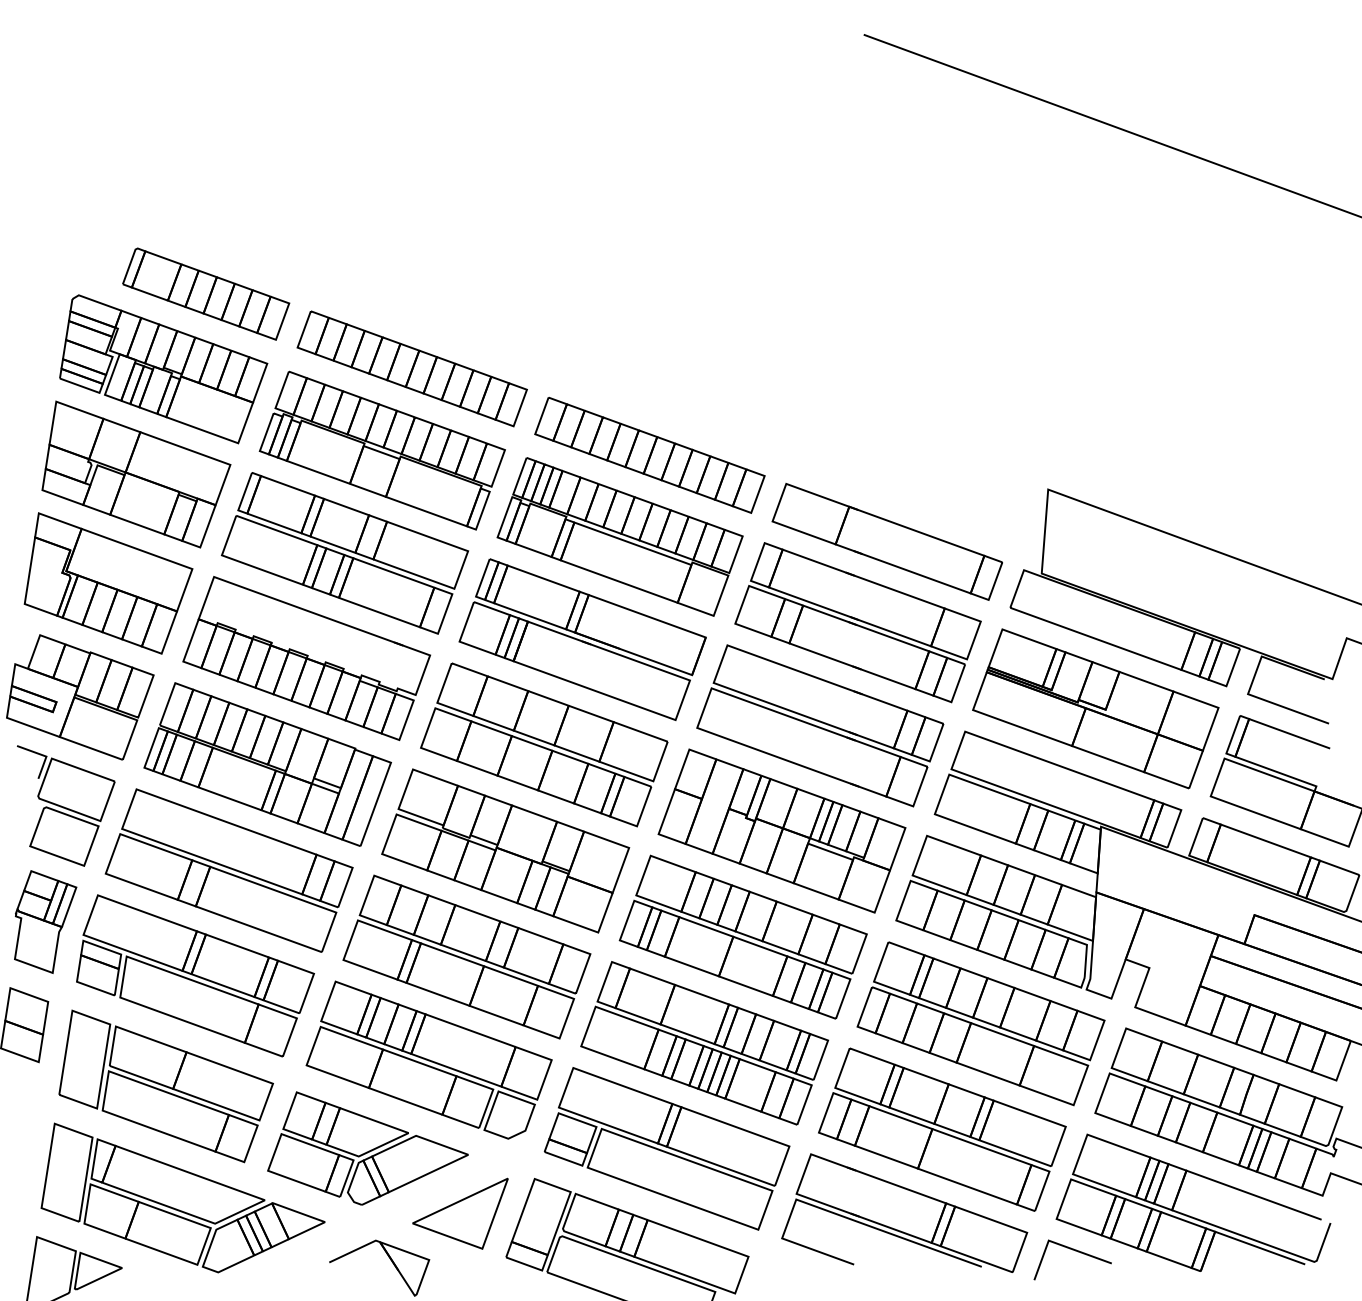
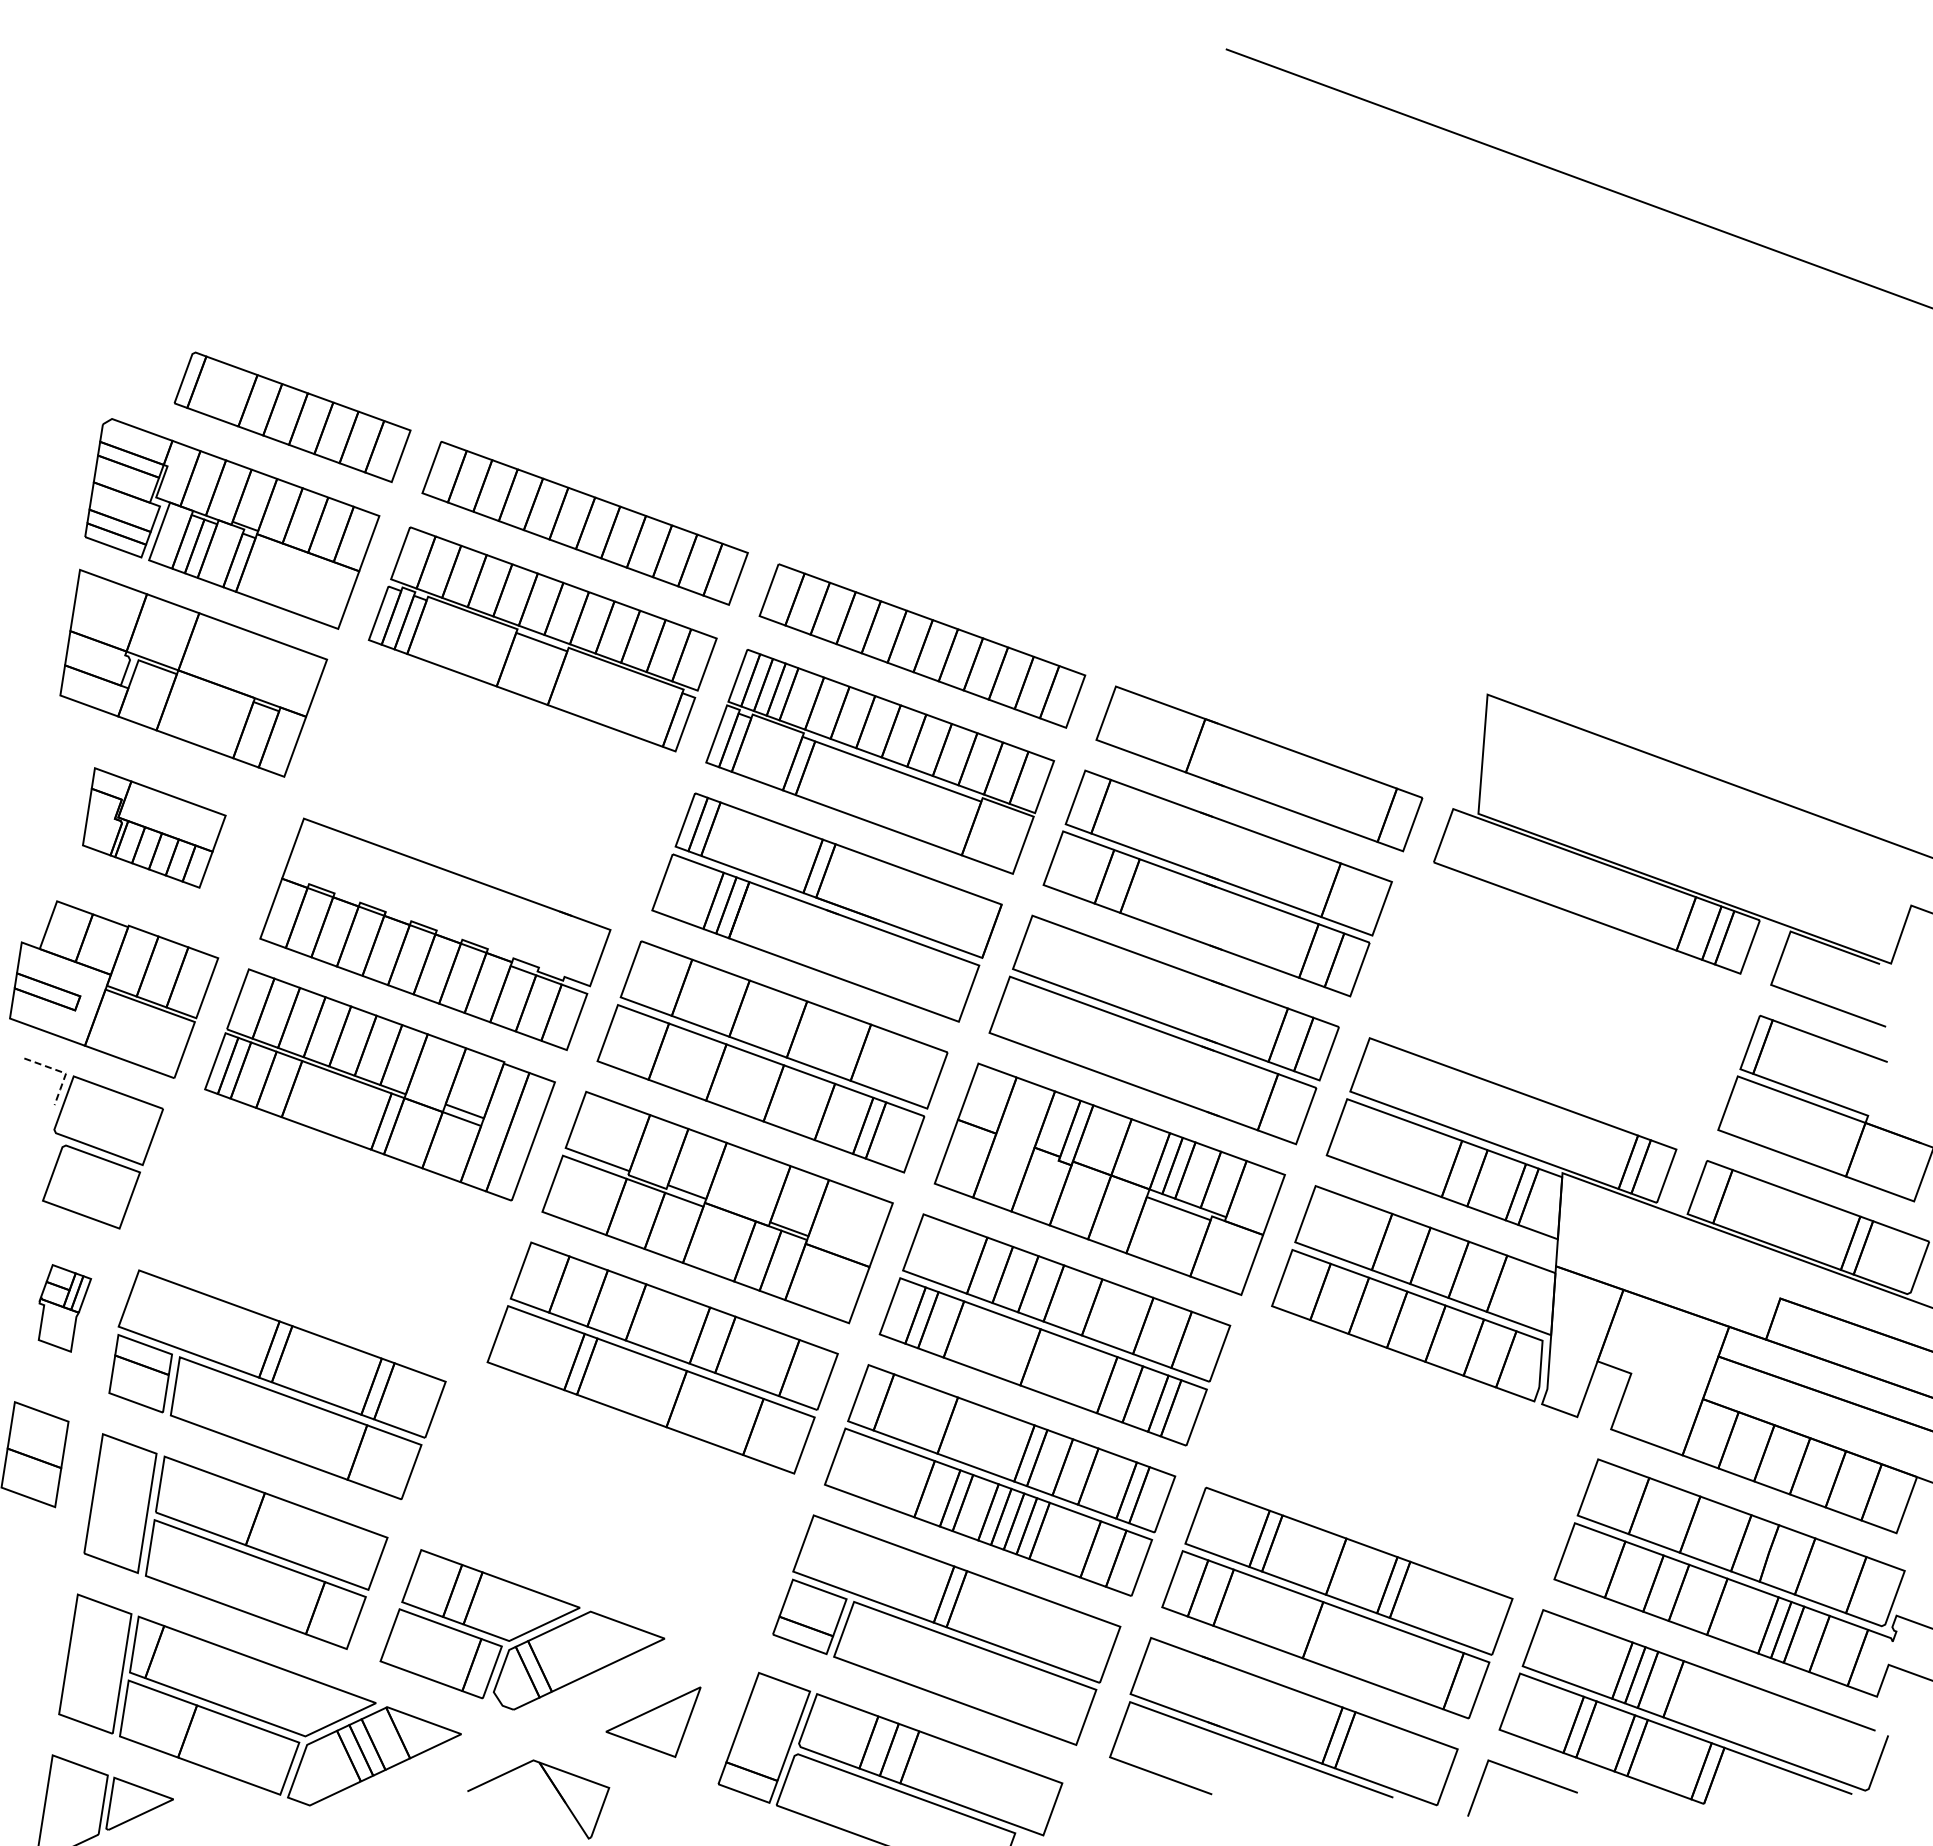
part: (344, 553) -> (489, 785), removed
part: (108, 583) -> (154, 827), size x0.6
part: (1096, 708) -> (1555, 1005), removed
line: (43, 755) -> (62, 1072), solid -> dashed
part: (229, 870) -> (325, 1235), removed
part: (45, 922) -> (64, 1308), size x0.6
part: (981, 1023) -> (1392, 1452), removed
part: (428, 1060) -> (608, 1504), removed
part: (460, 1213) -> (653, 1721), size x0.7

